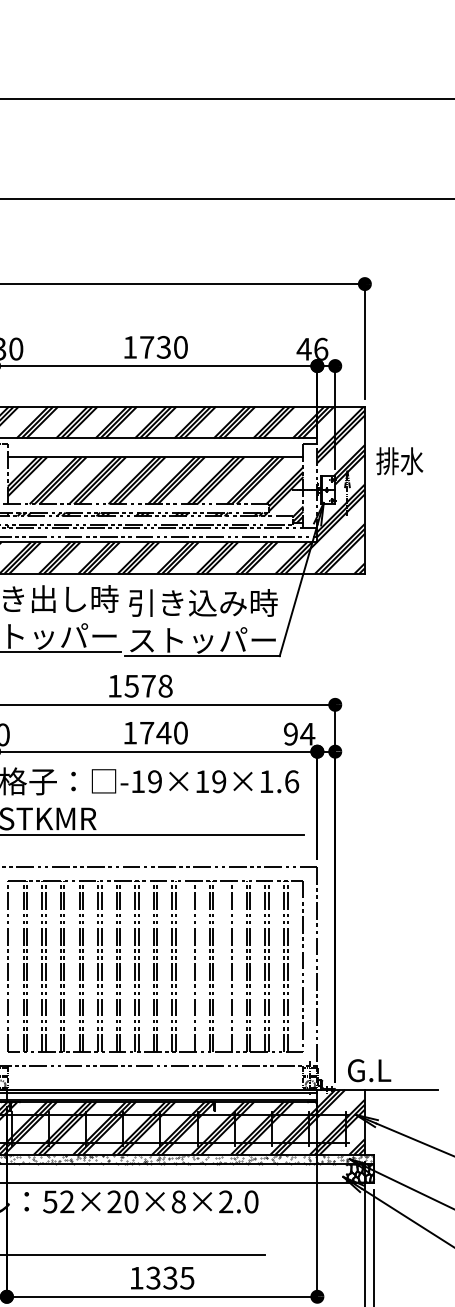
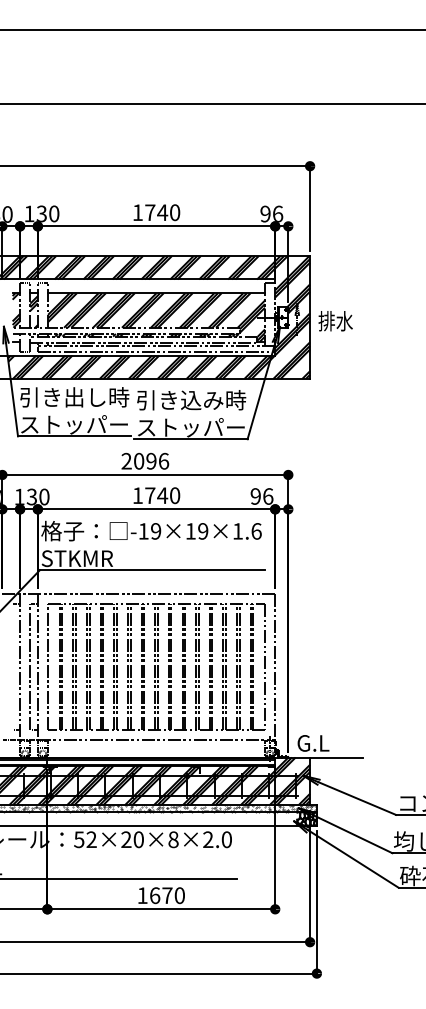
text: (163, 347) -> (162, 212), 1730 -> 1740
text: (304, 348) -> (265, 213), 46 -> 96
text: (399, 461) -> (335, 321), moved
text: (140, 685) -> (145, 460), 1578 -> 2096
text: (306, 734) -> (267, 496), 94 -> 96
line: (191, 965) -> (182, 666), added
line: (227, 965) -> (209, 666), added
text: (169, 1277) -> (166, 895), 1335 -> 1670

